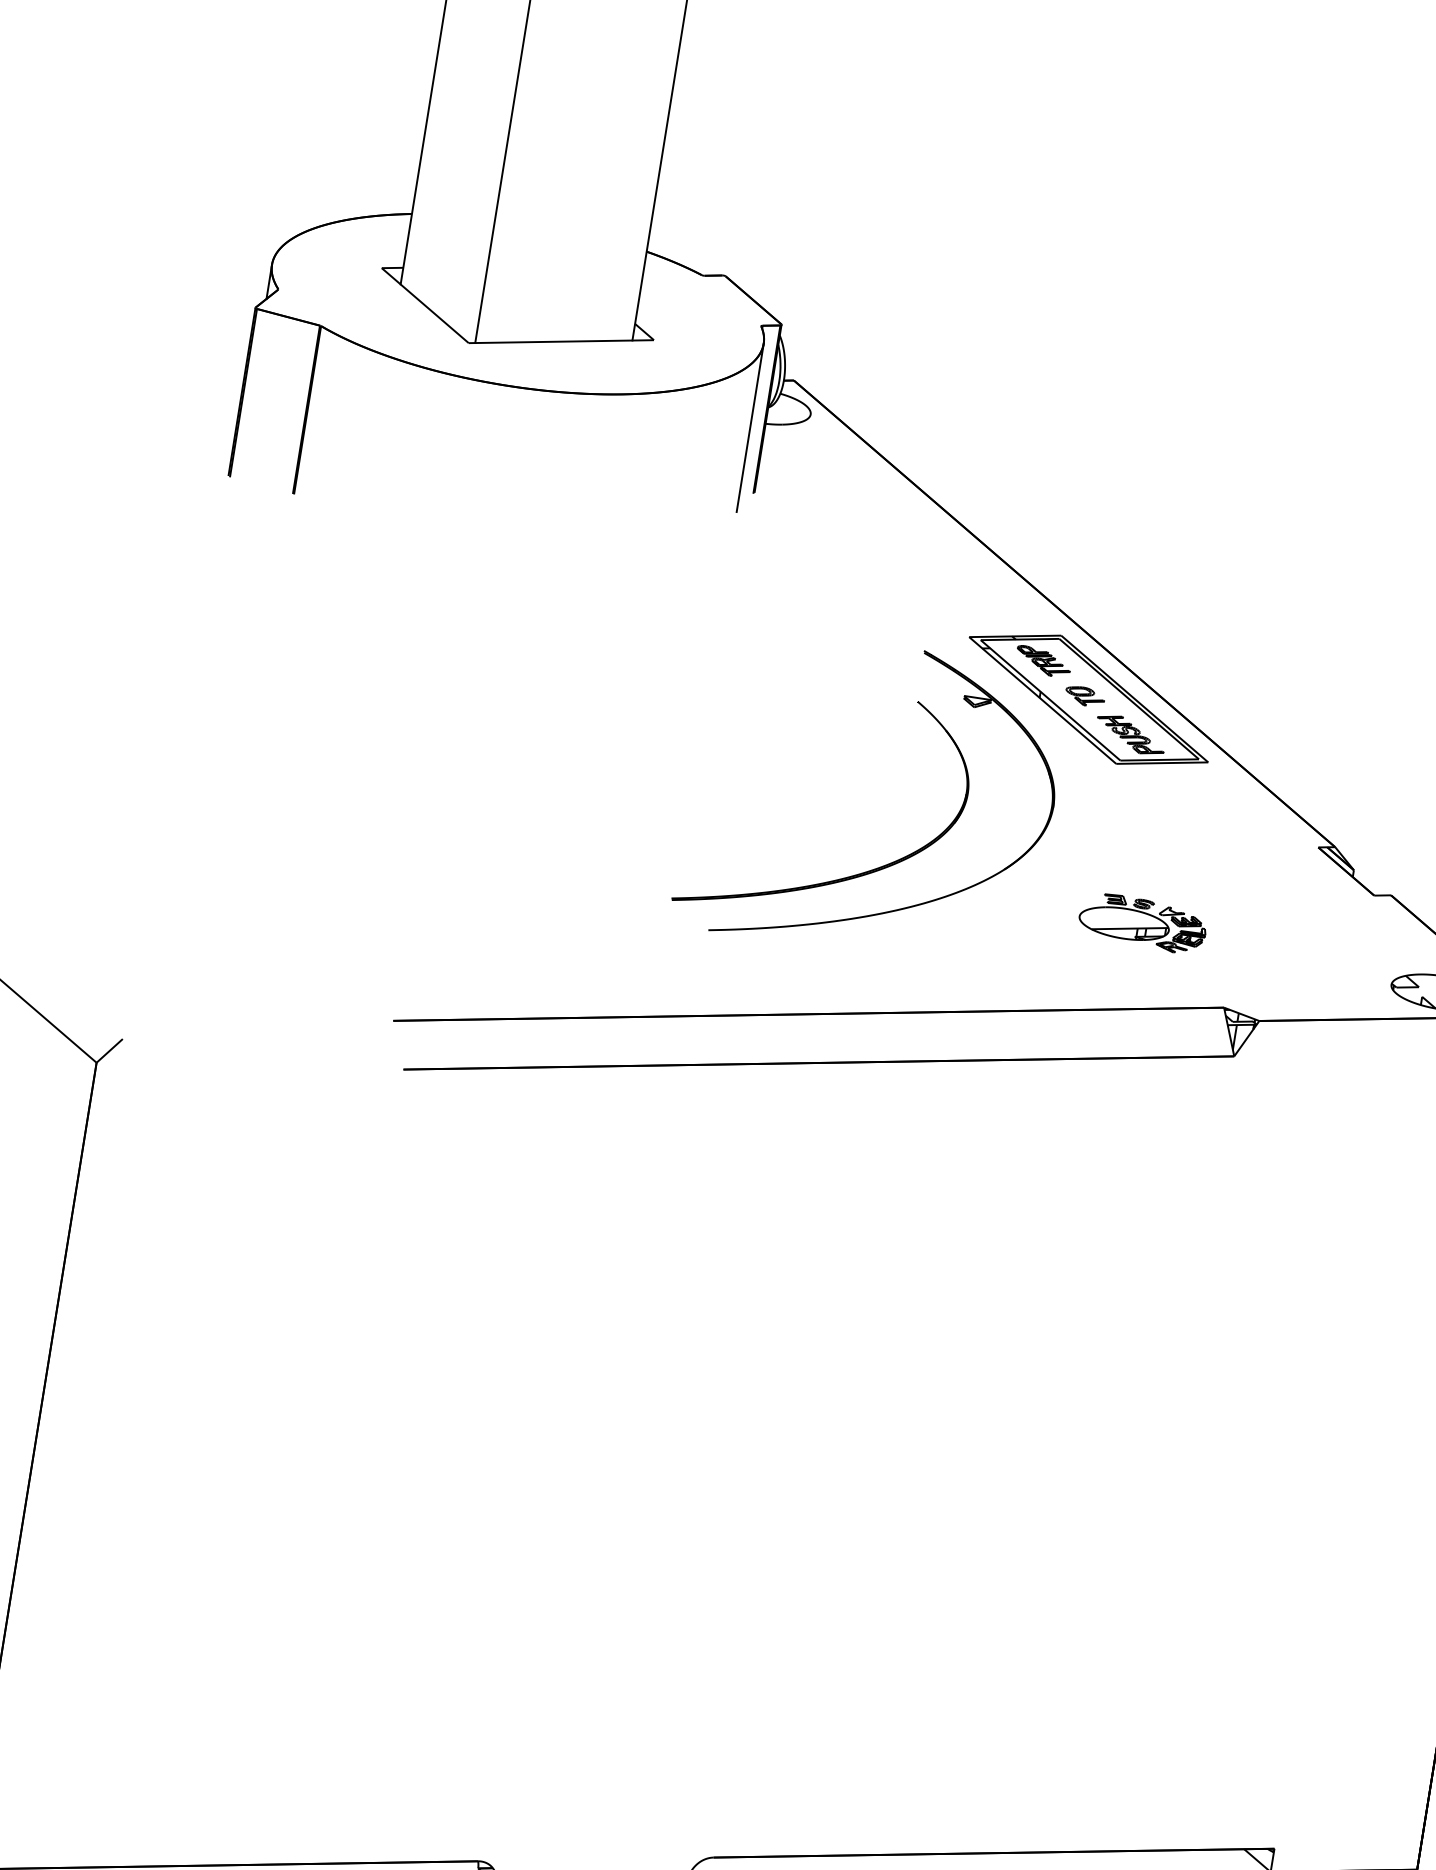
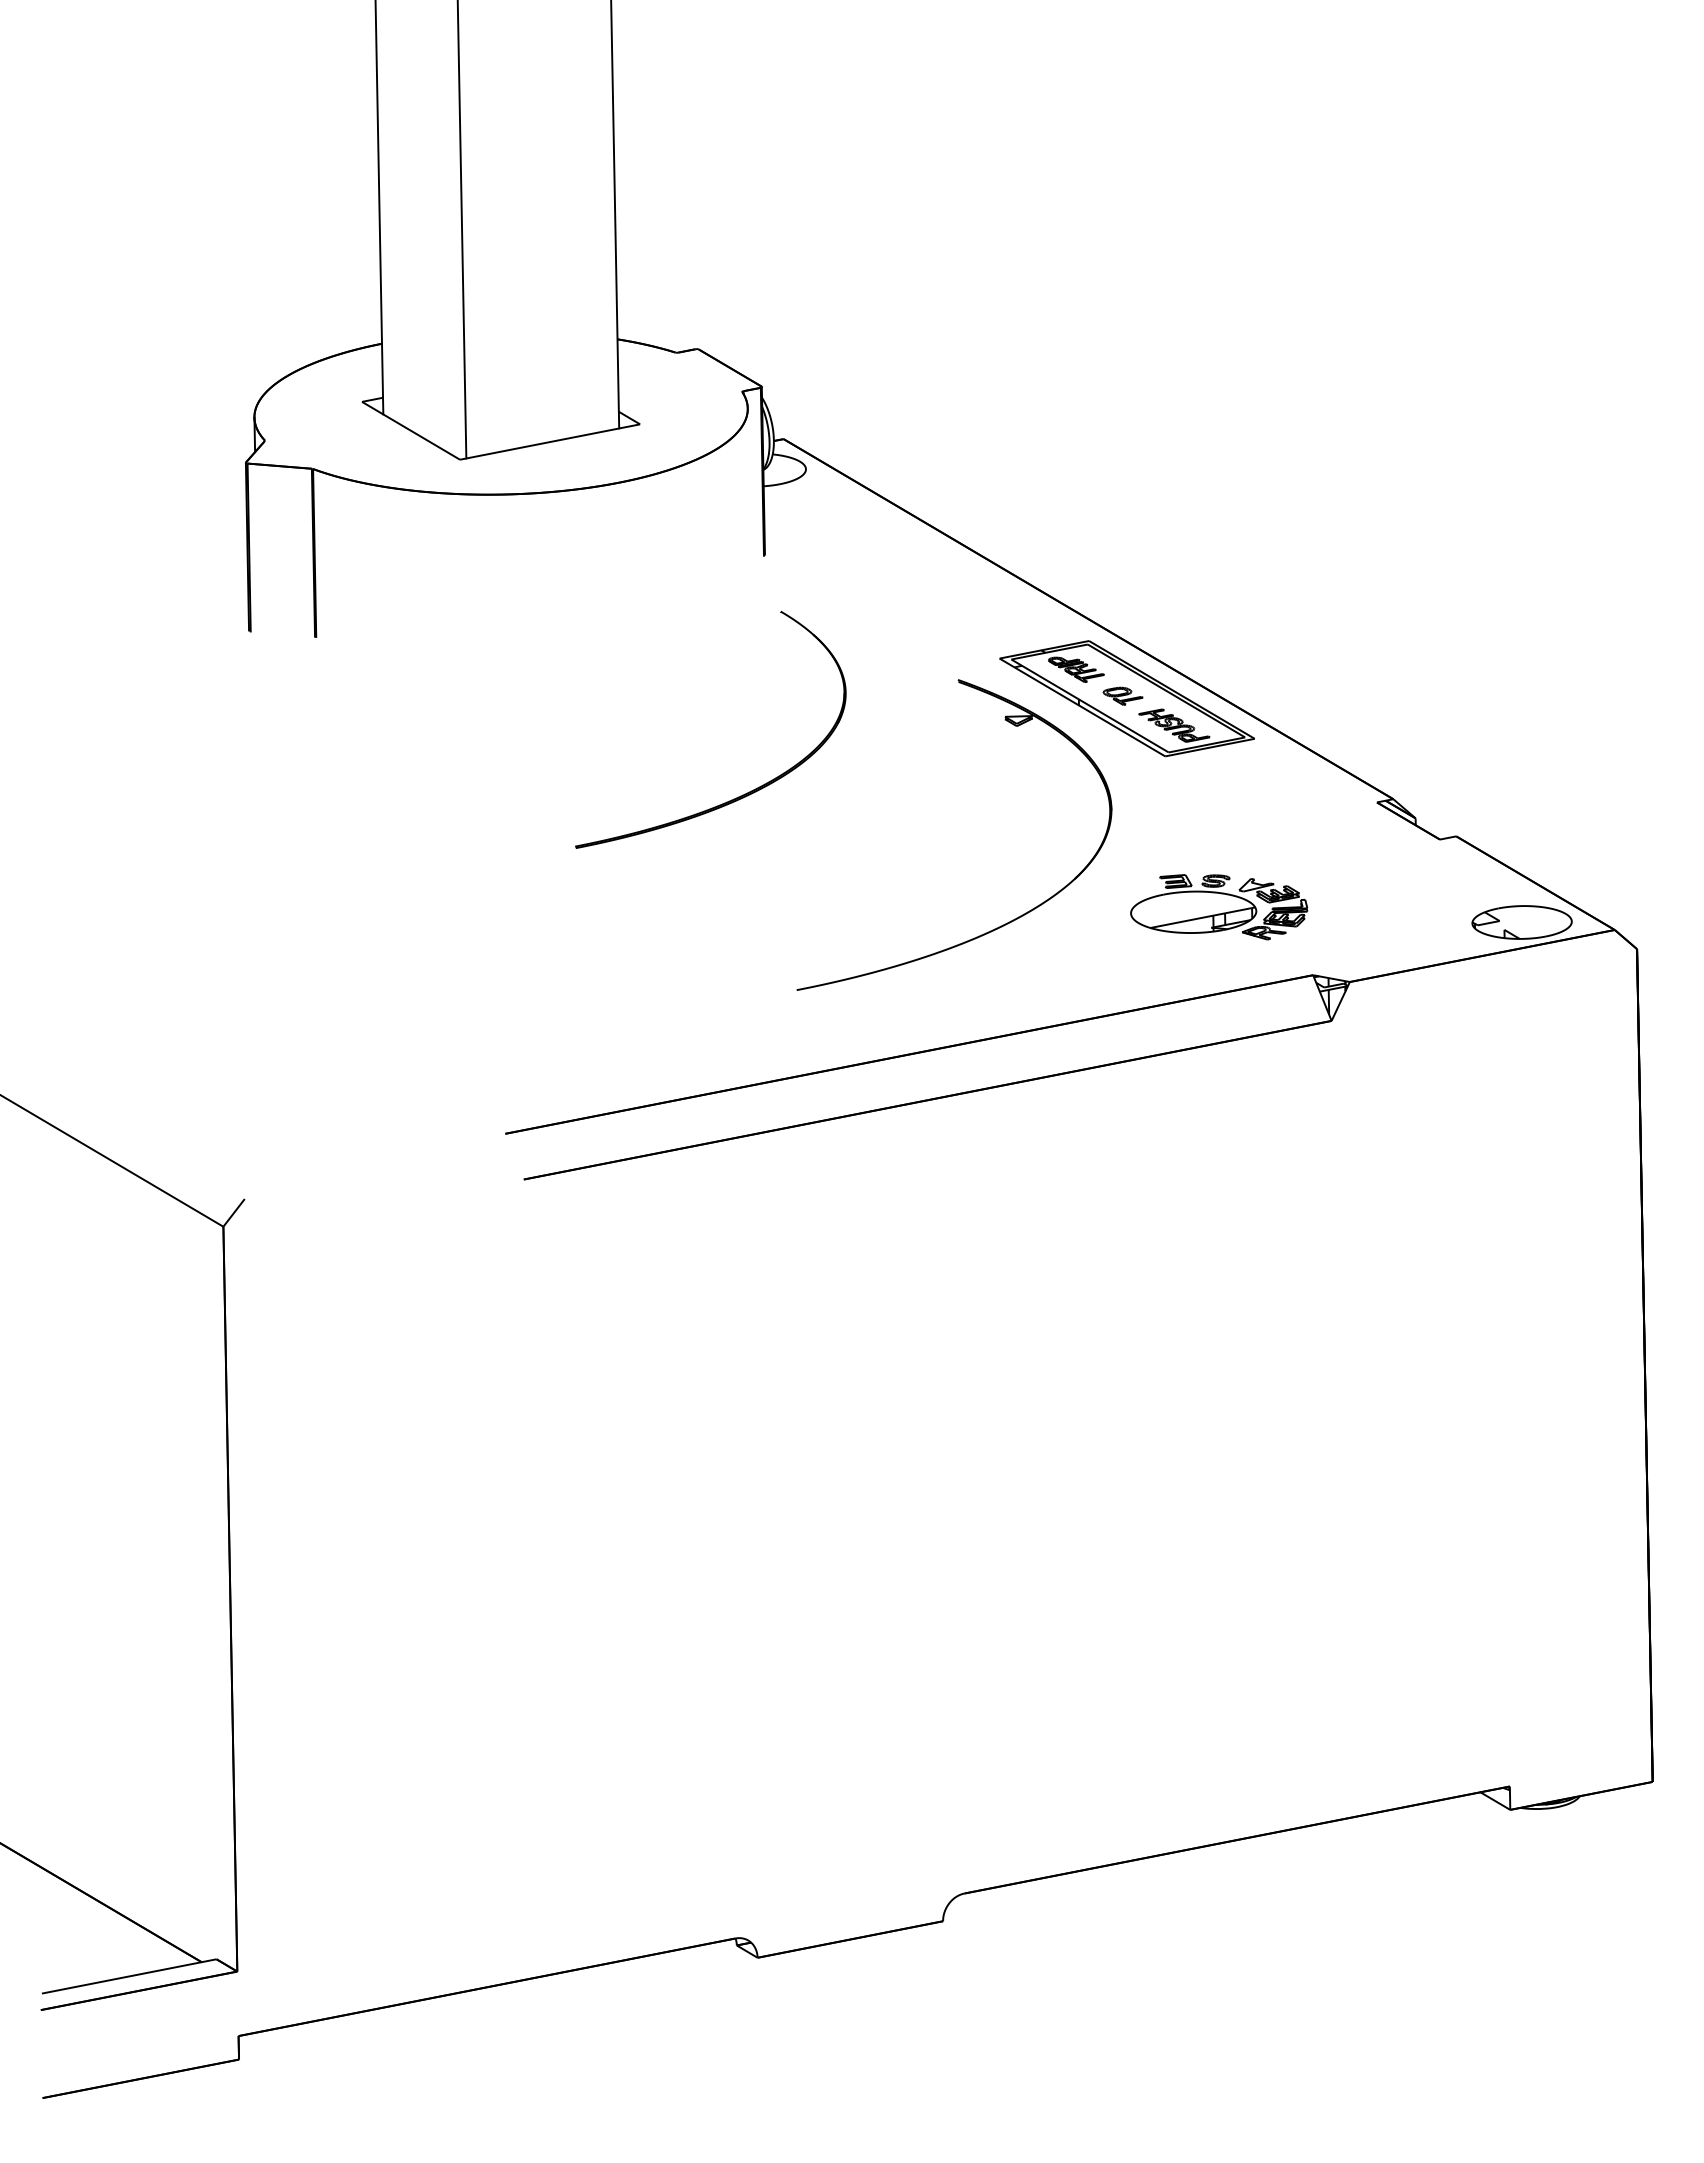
line: (749, 427) -> (748, 492), removed
part: (847, 876) -> (742, 794), moved
part: (1143, 922) -> (1219, 906), size x1.4

